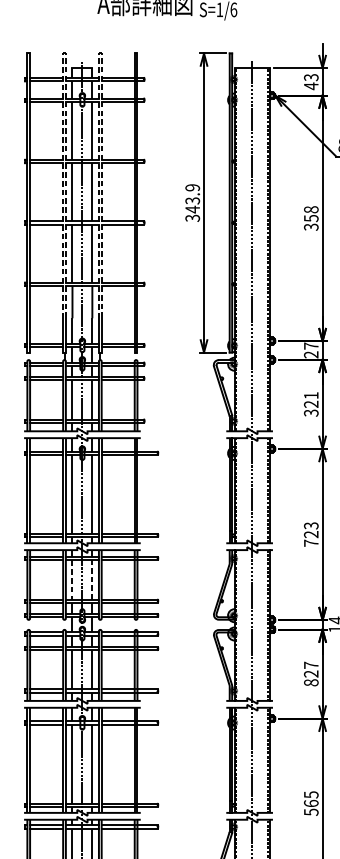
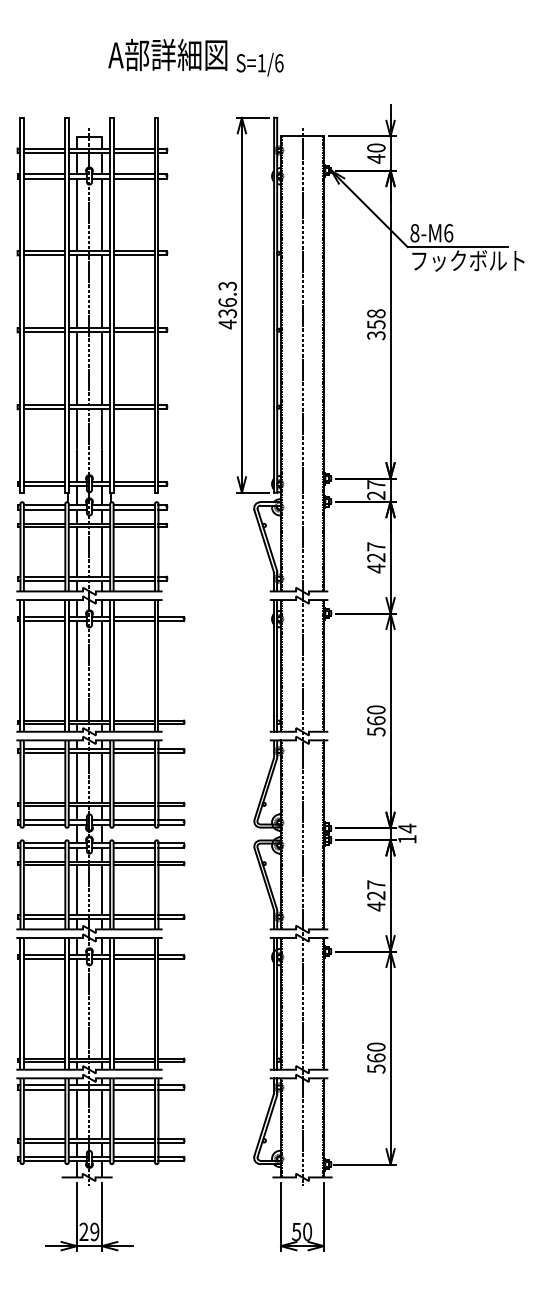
line: (64, 53) -> (67, 117), dashed -> solid
line: (99, 53) -> (111, 117), dashed -> solid
text: (311, 77) -> (376, 147), 43 -> 40
text: (192, 203) -> (227, 305), 343.9 -> 436.3
text: (311, 404) -> (376, 557), 321 -> 427
text: (311, 534) -> (376, 720), 723 -> 560
line: (72, 579) -> (77, 777), dashed -> solid
line: (92, 579) -> (101, 777), dashed -> solid
text: (311, 682) -> (376, 906), 827 -> 427
text: (311, 794) -> (376, 1046), 565 -> 560

